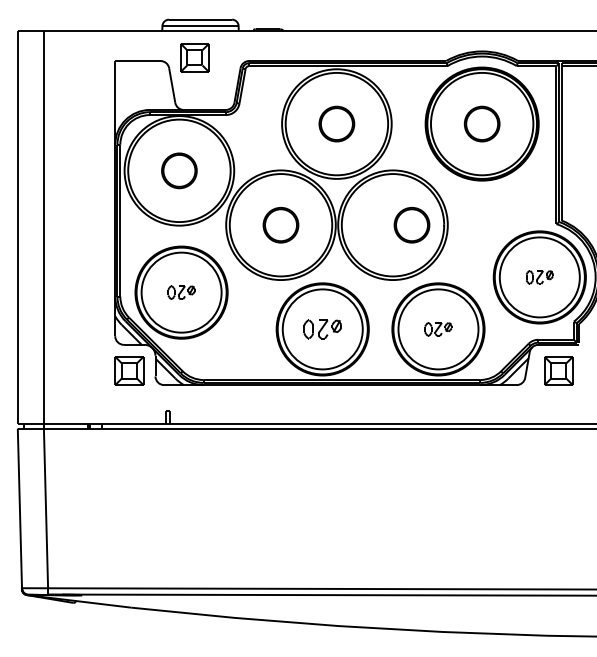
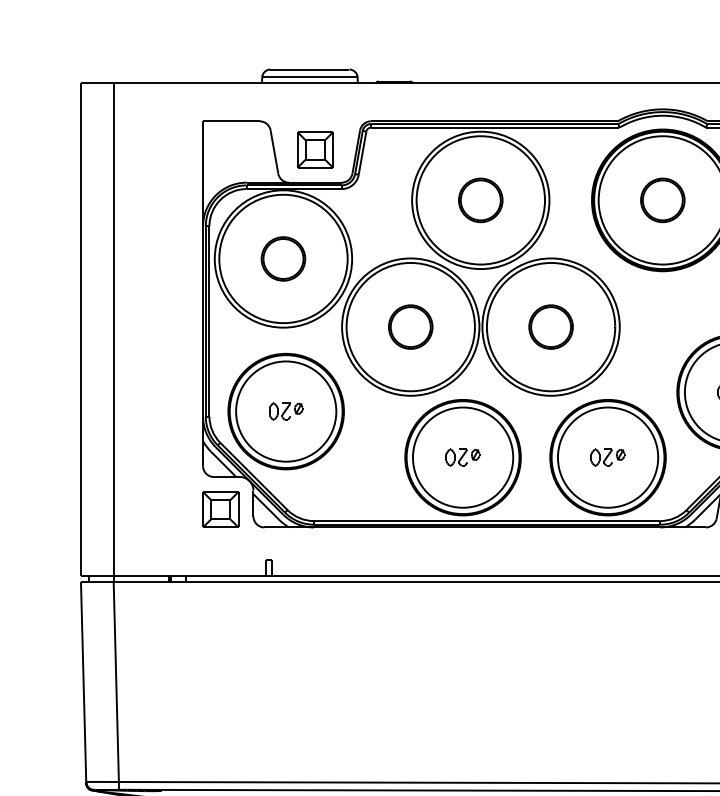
part: (194, 57) -> (314, 149), moved
part: (411, 225) -> (550, 327), moved
part: (322, 329) -> (462, 457), size x0.71

